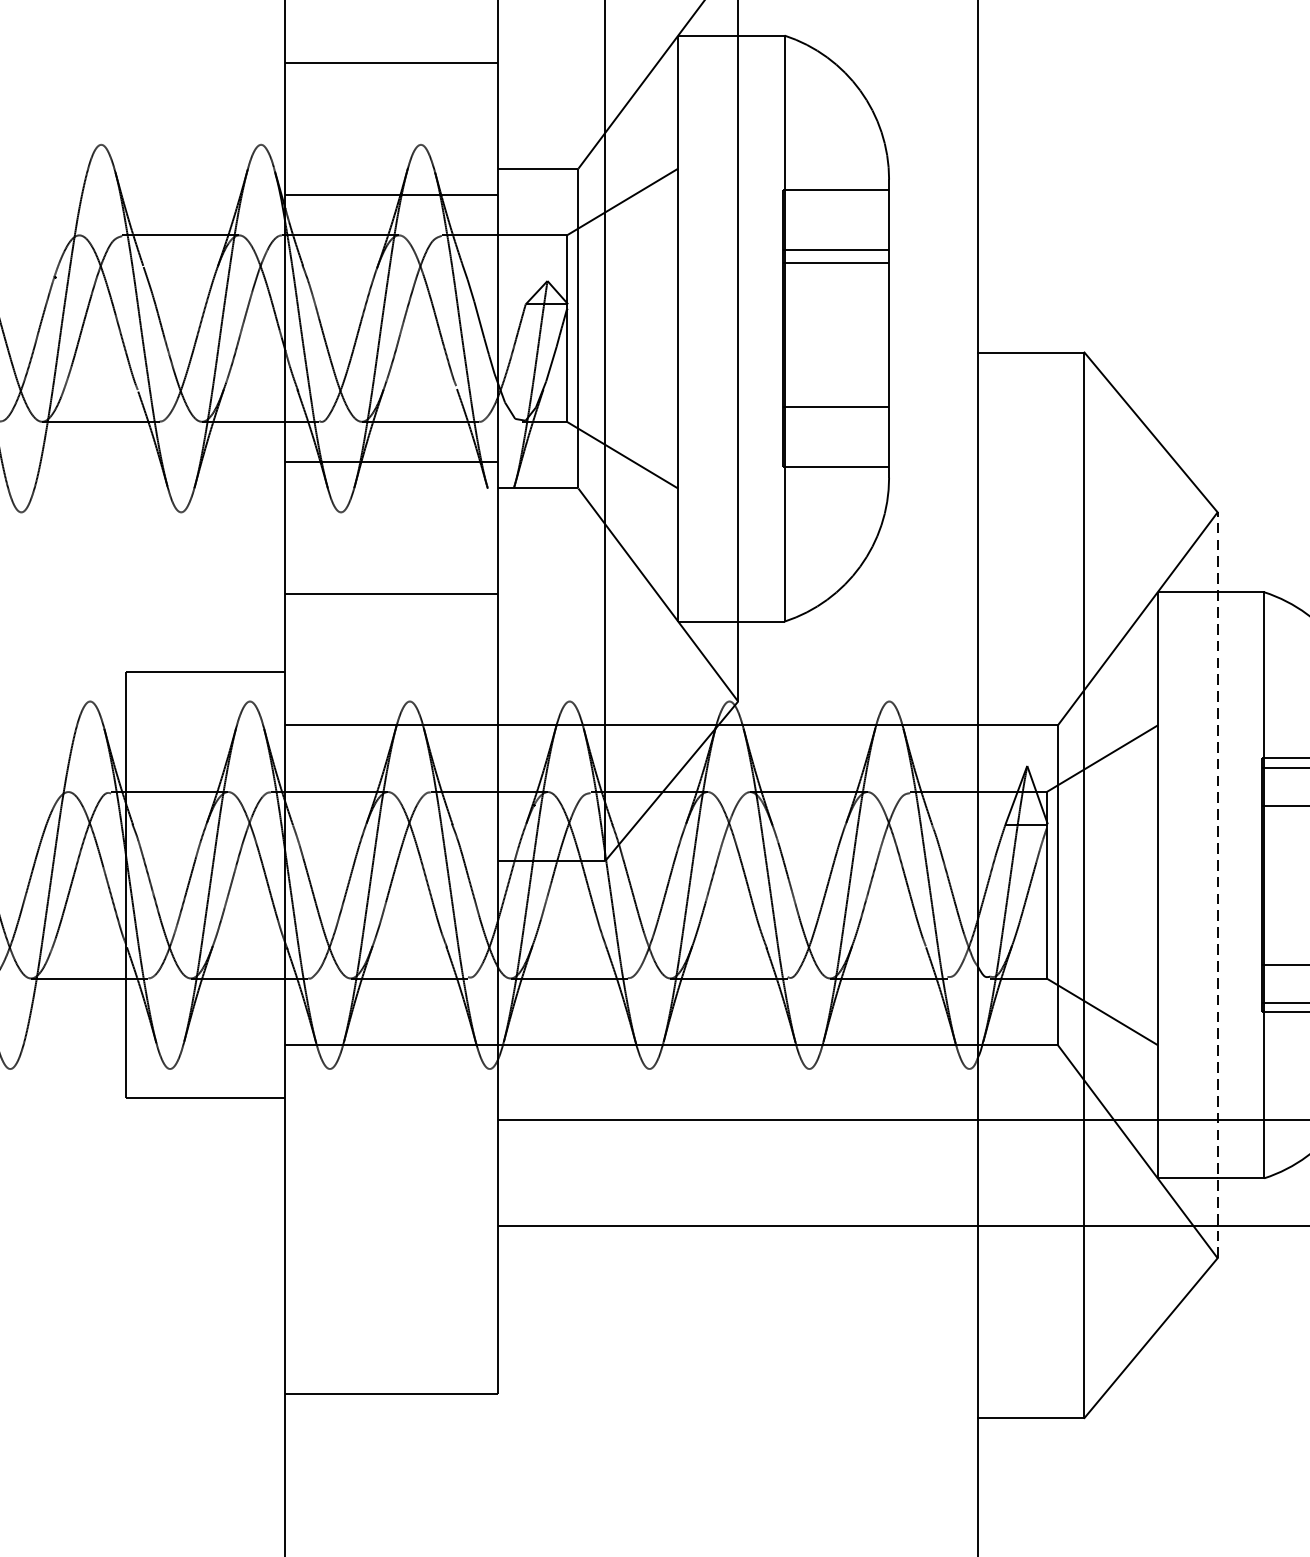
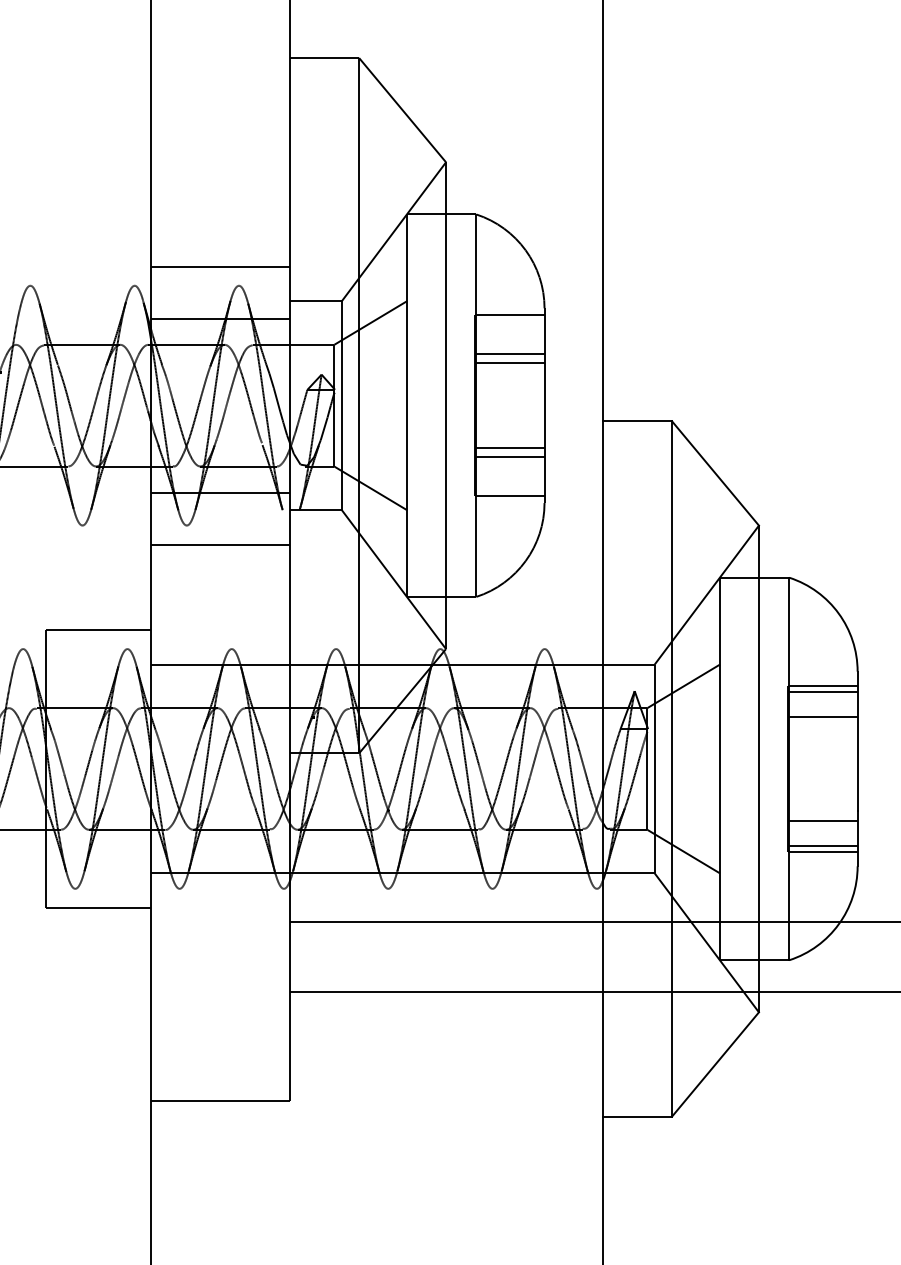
line: (391, 63) -> (219, 266), moved
line: (835, 394) -> (509, 448), added
line: (391, 593) -> (219, 544), moved
line: (1216, 884) -> (758, 768), dashed -> solid

